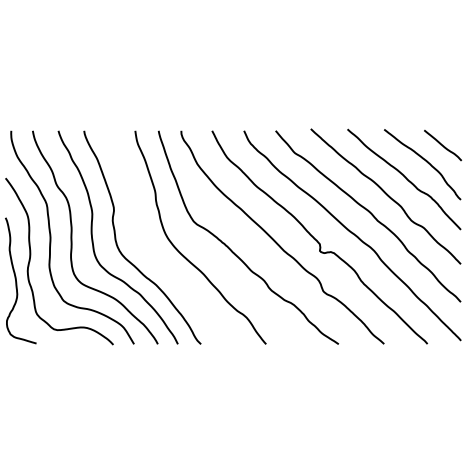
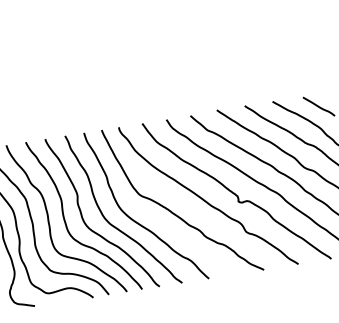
curve: (149, 250) -> (109, 221), added

